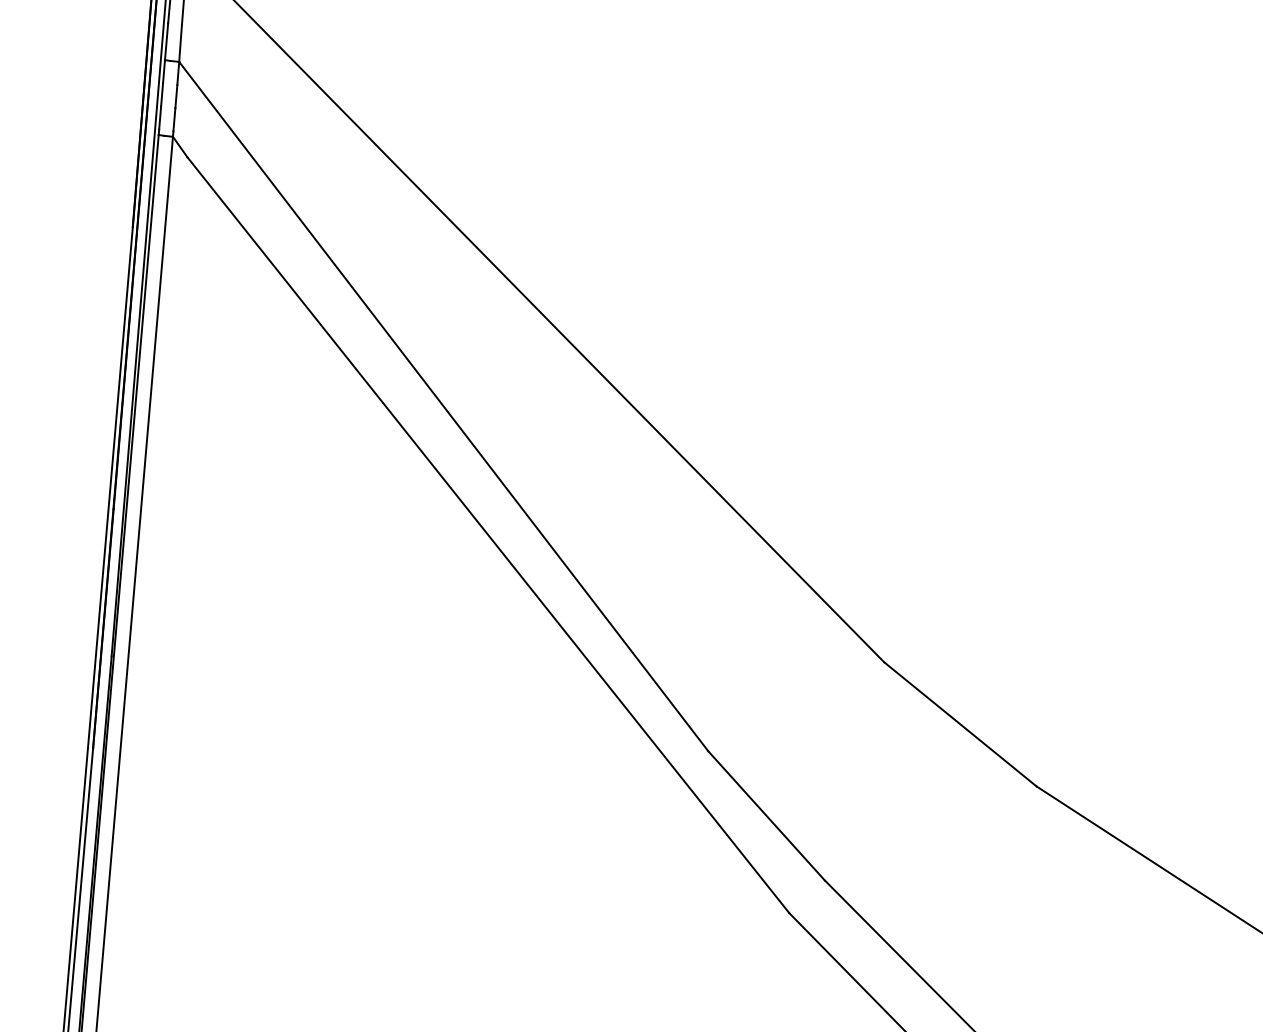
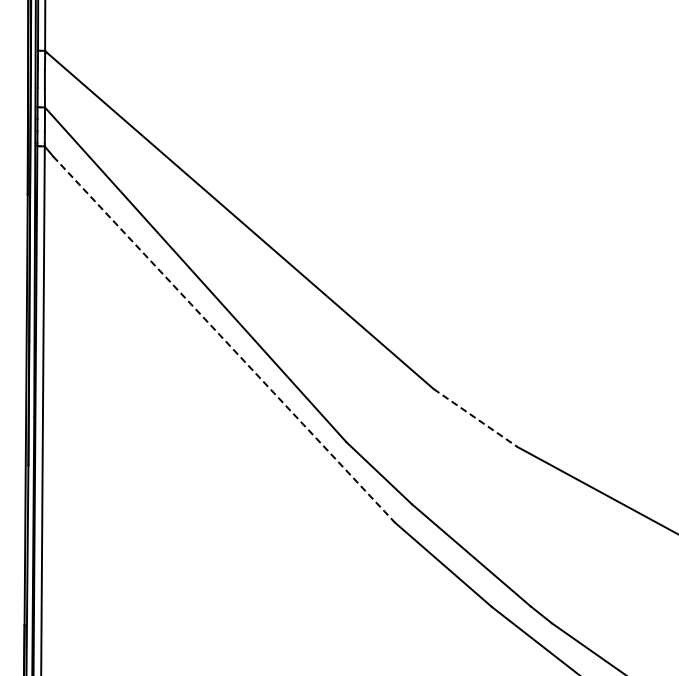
line: (489, 535) -> (224, 339), solid -> dashed
line: (960, 723) -> (475, 417), solid -> dashed

